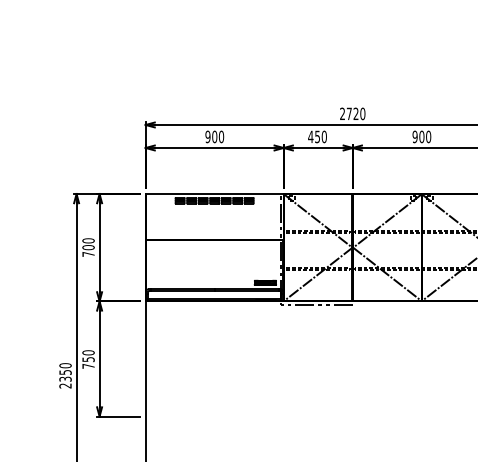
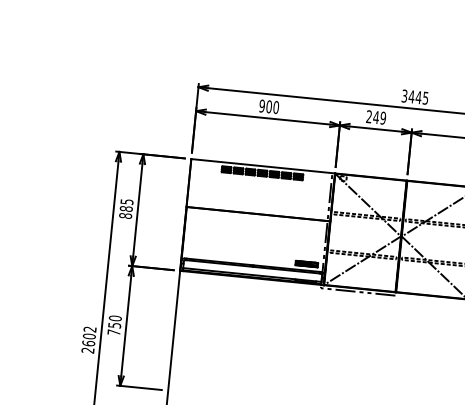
text: (352, 113) -> (414, 96), 2720 -> 3445
text: (317, 136) -> (376, 117), 450 -> 249
text: (88, 247) -> (126, 208), 700 -> 885
text: (65, 372) -> (89, 336), 2350 -> 2602

